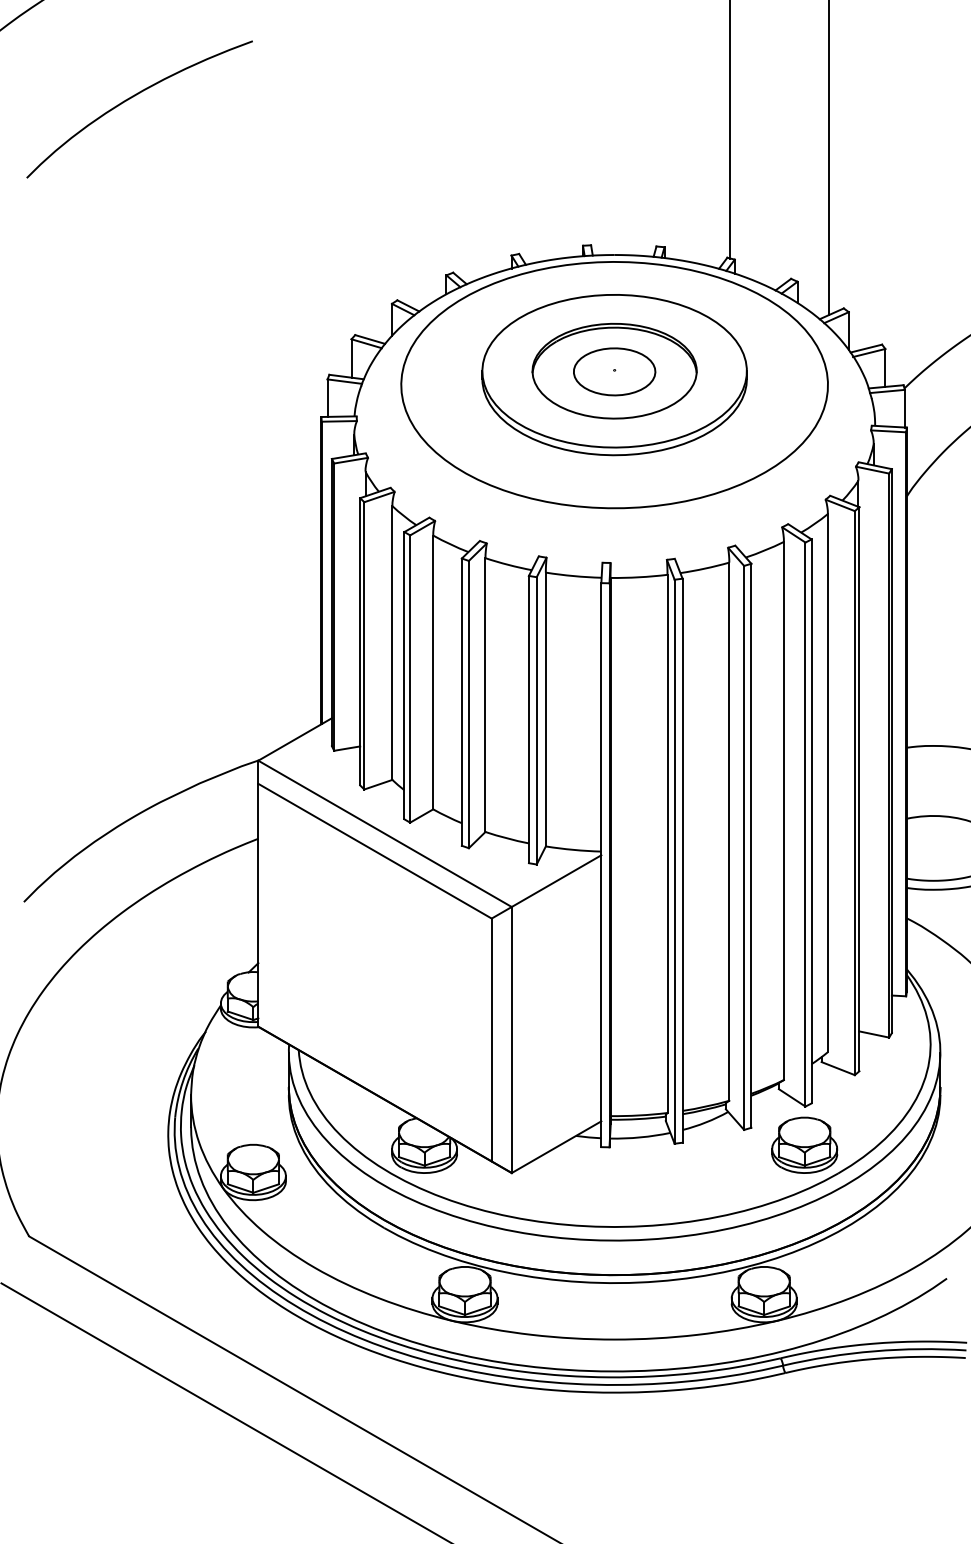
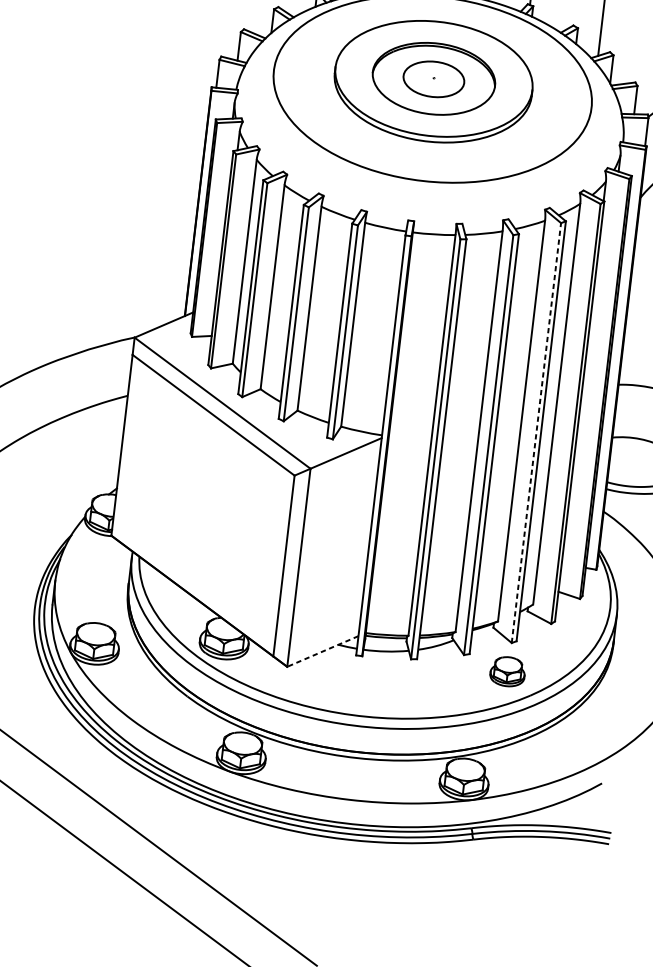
line: (805, 824) -> (536, 433), solid -> dashed
part: (804, 1144) -> (507, 671), size x0.7
line: (556, 1147) -> (322, 651), solid -> dashed

